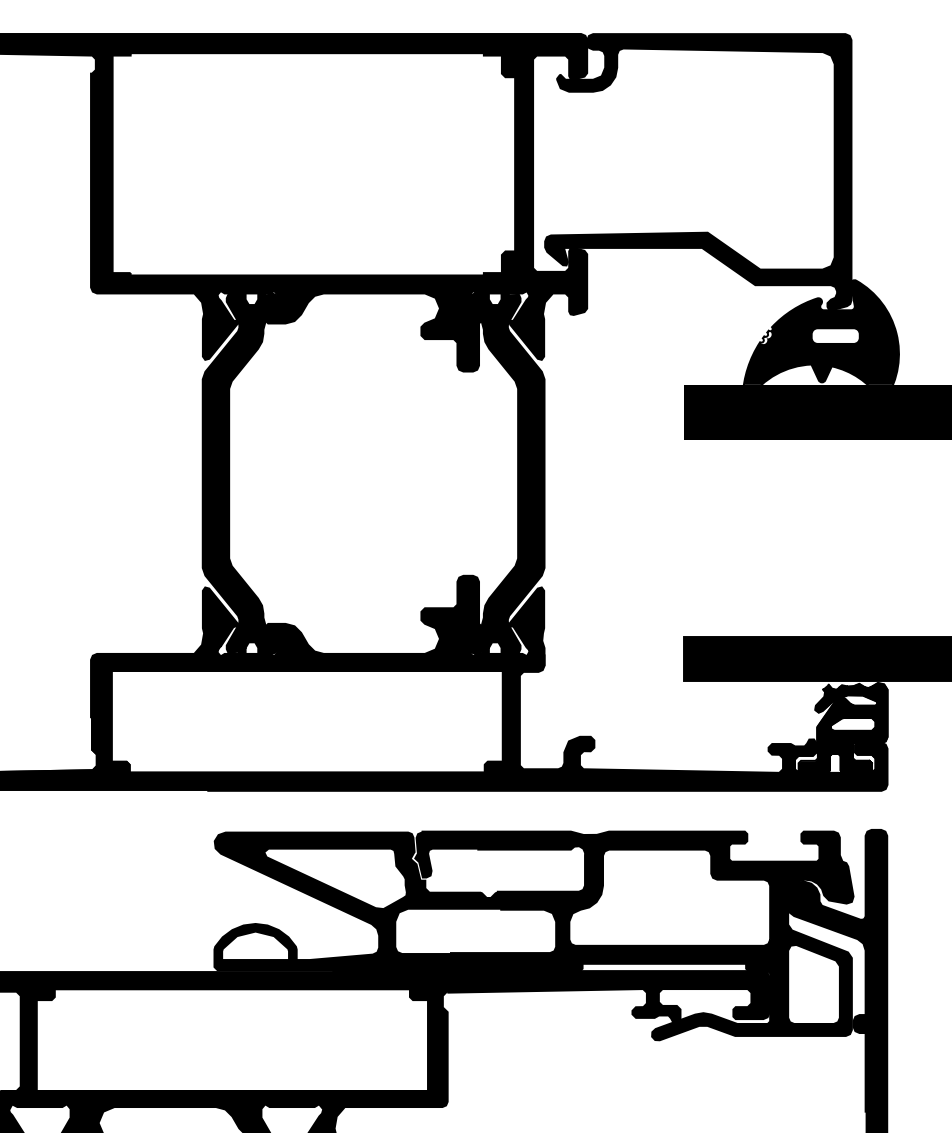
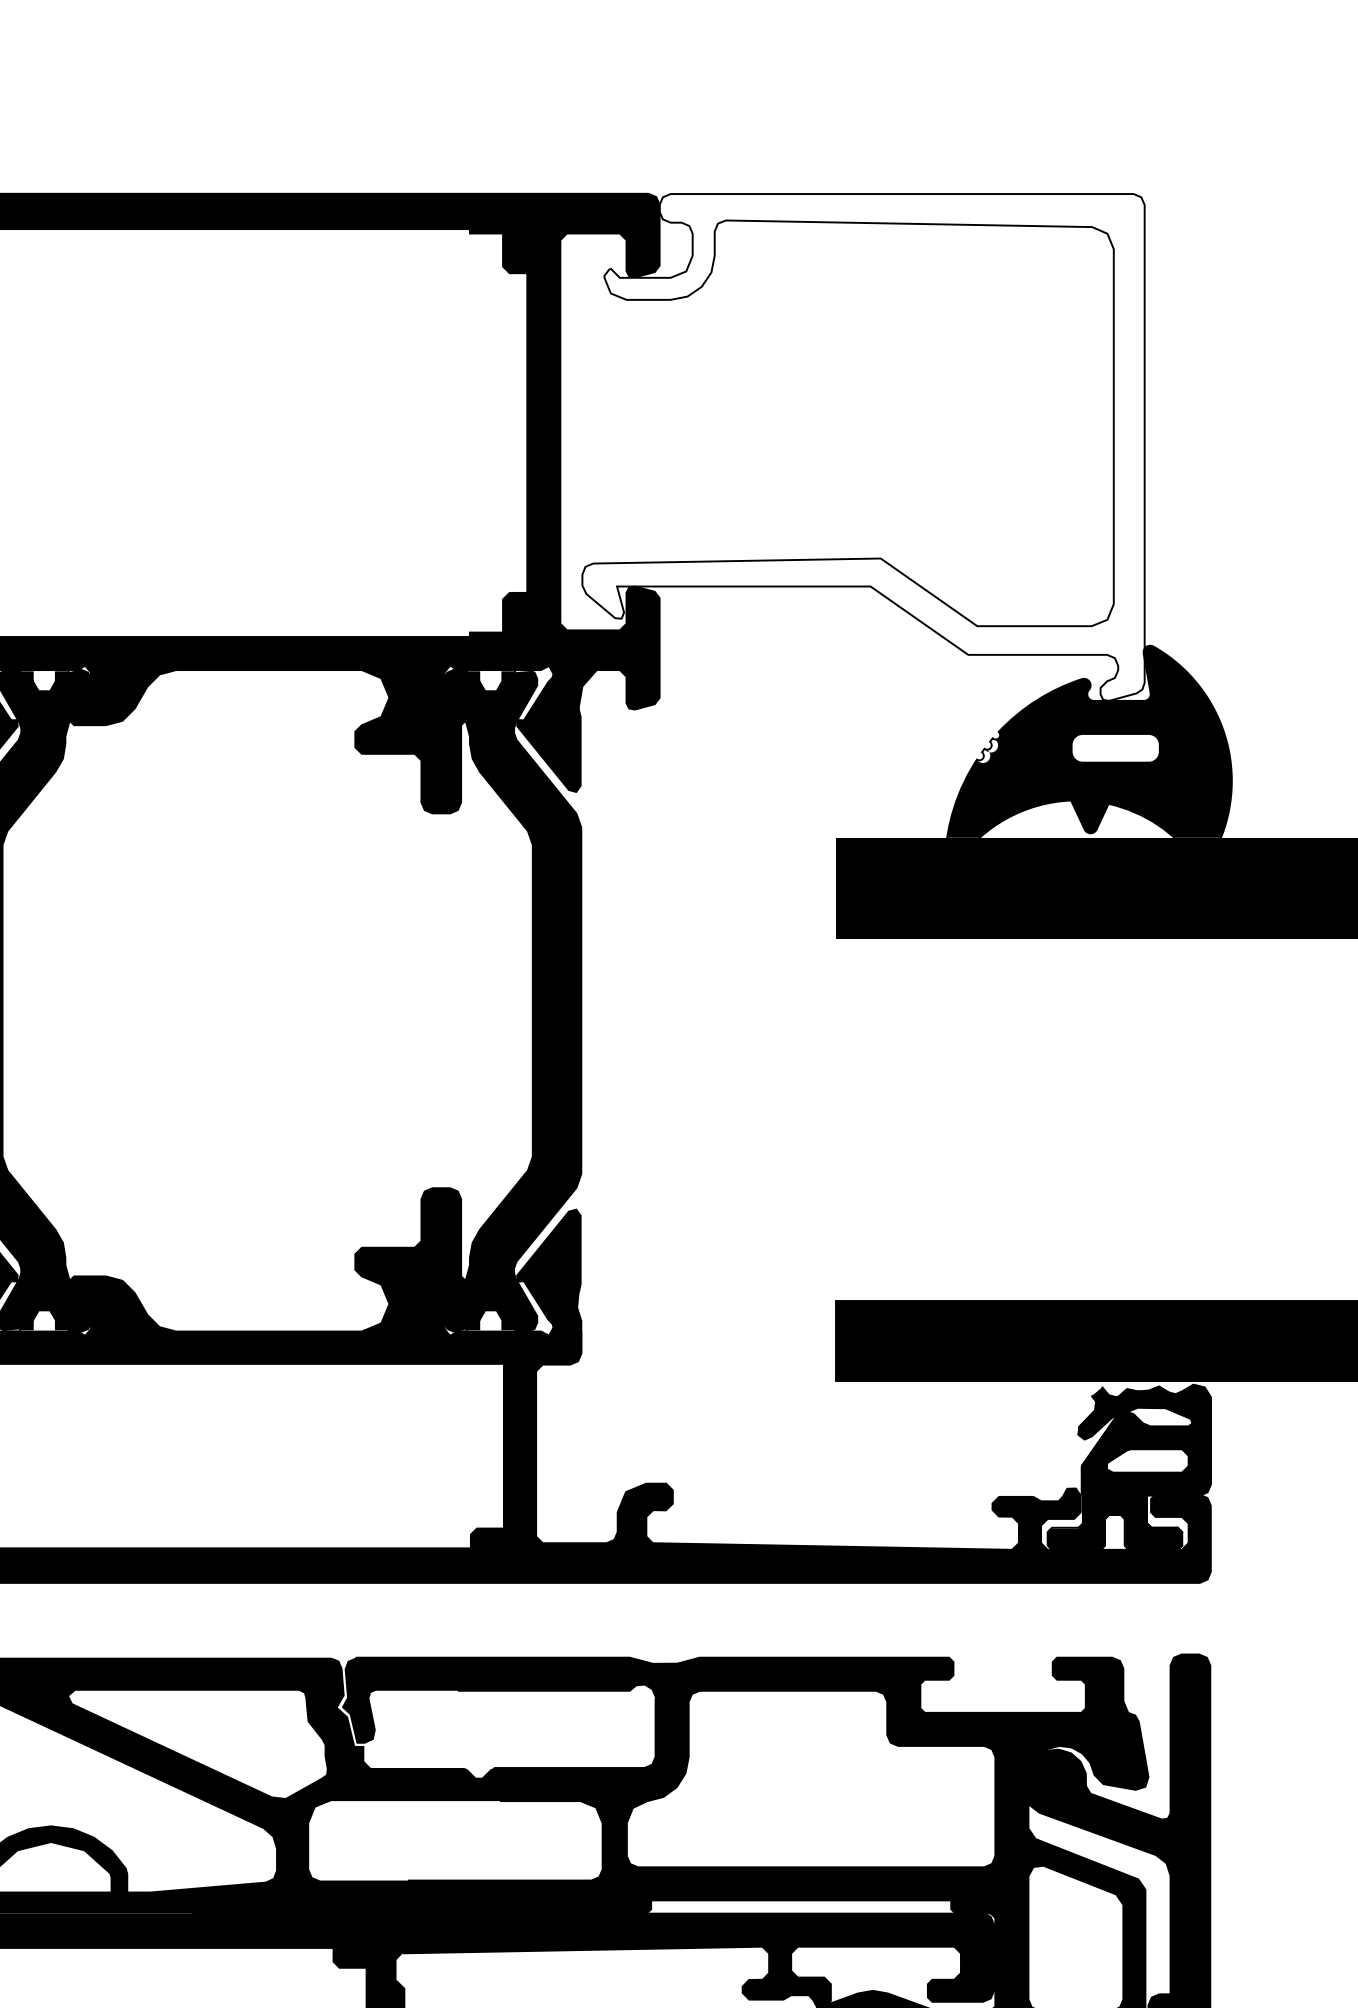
fill: (698, 172) -> (863, 448), removed

